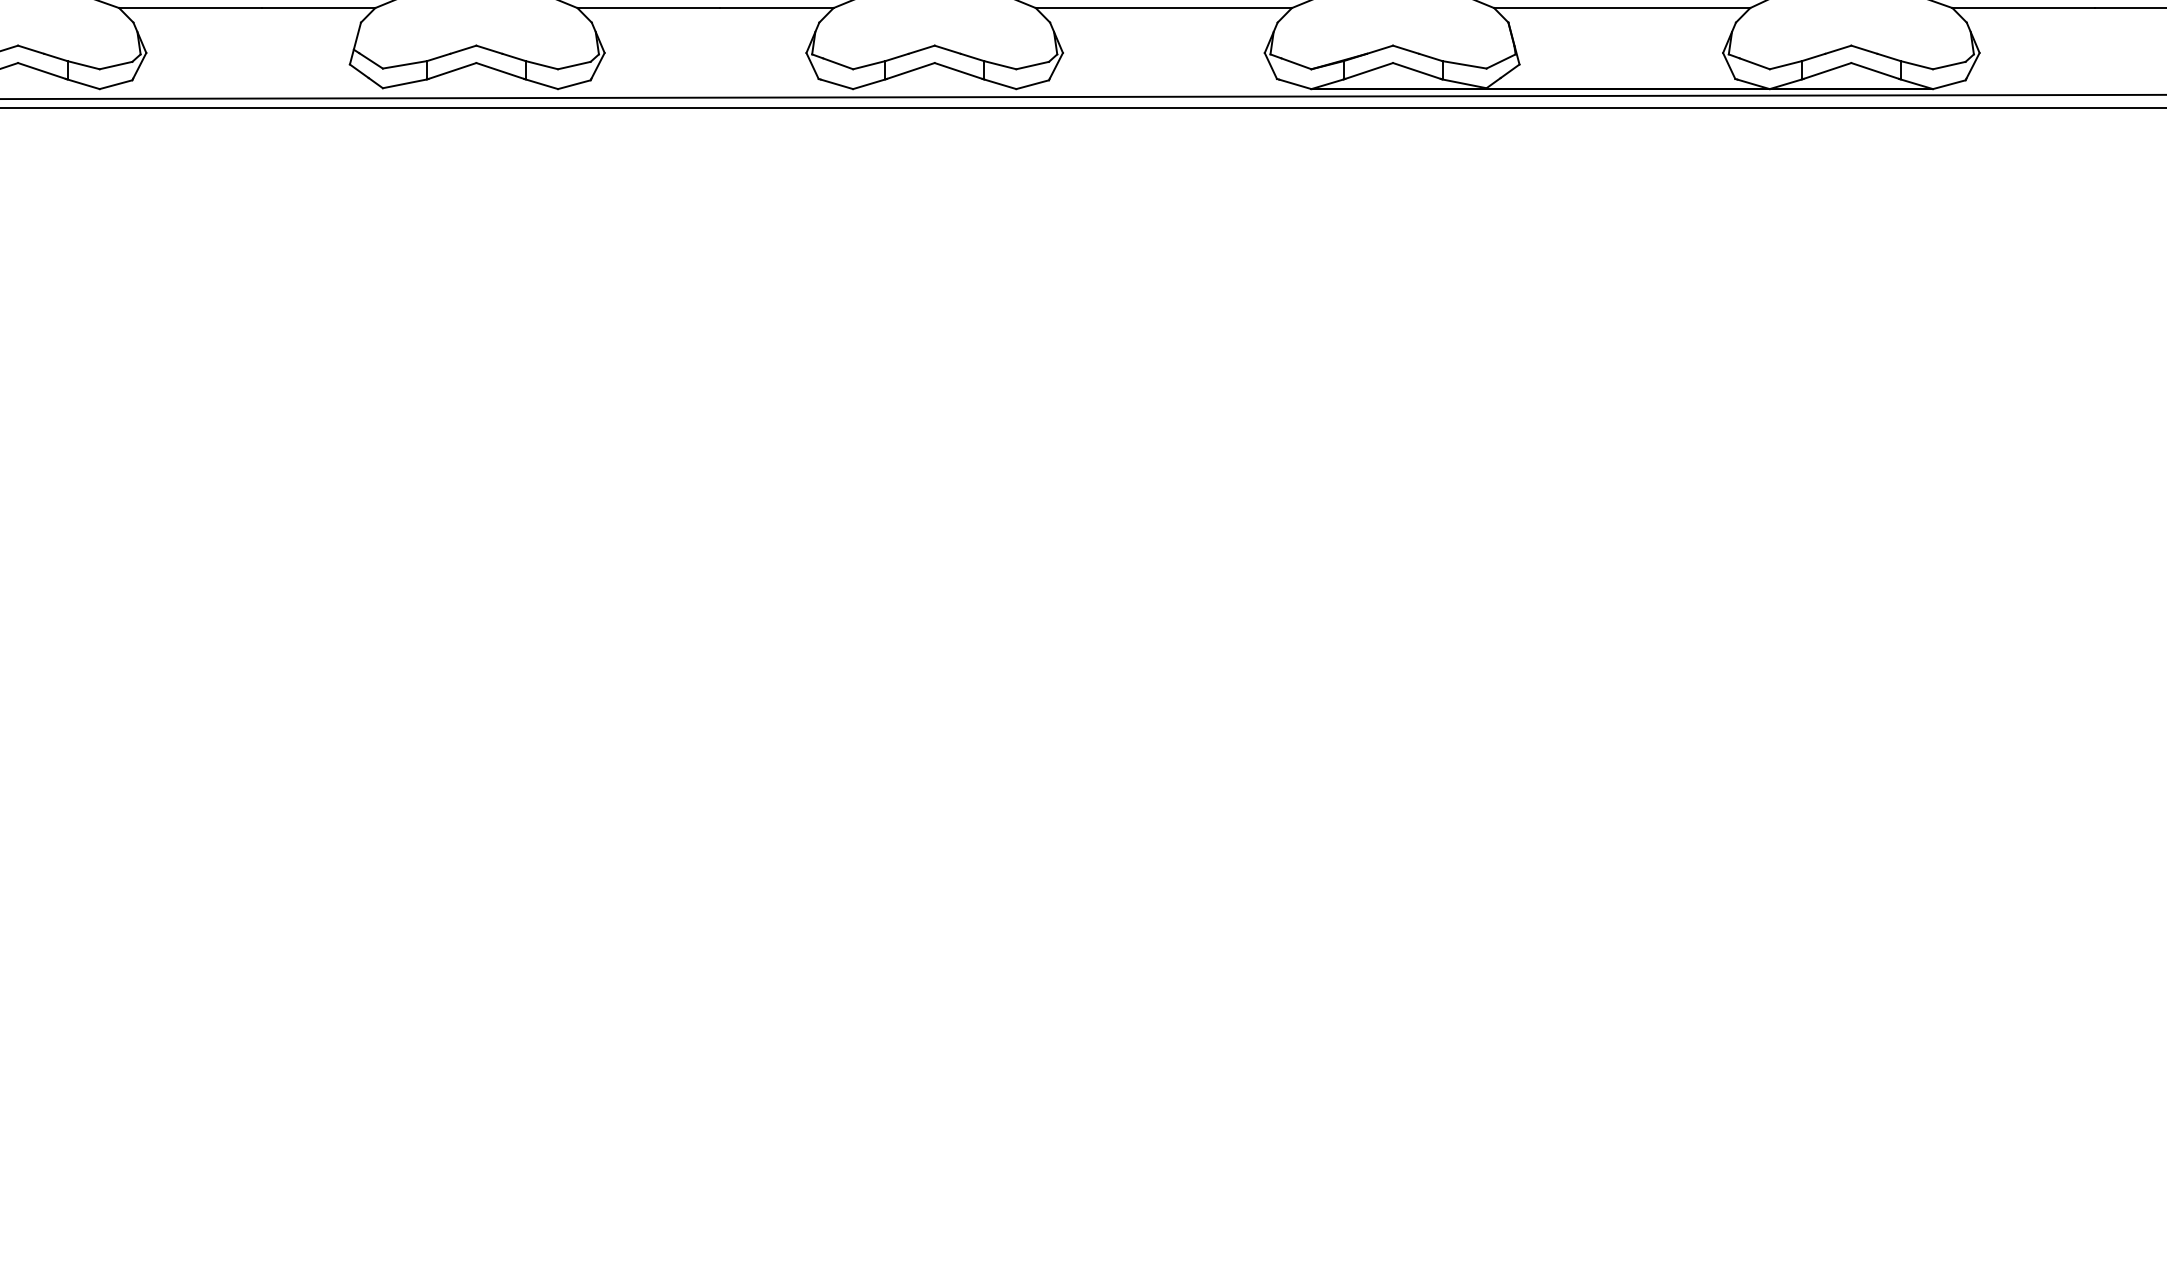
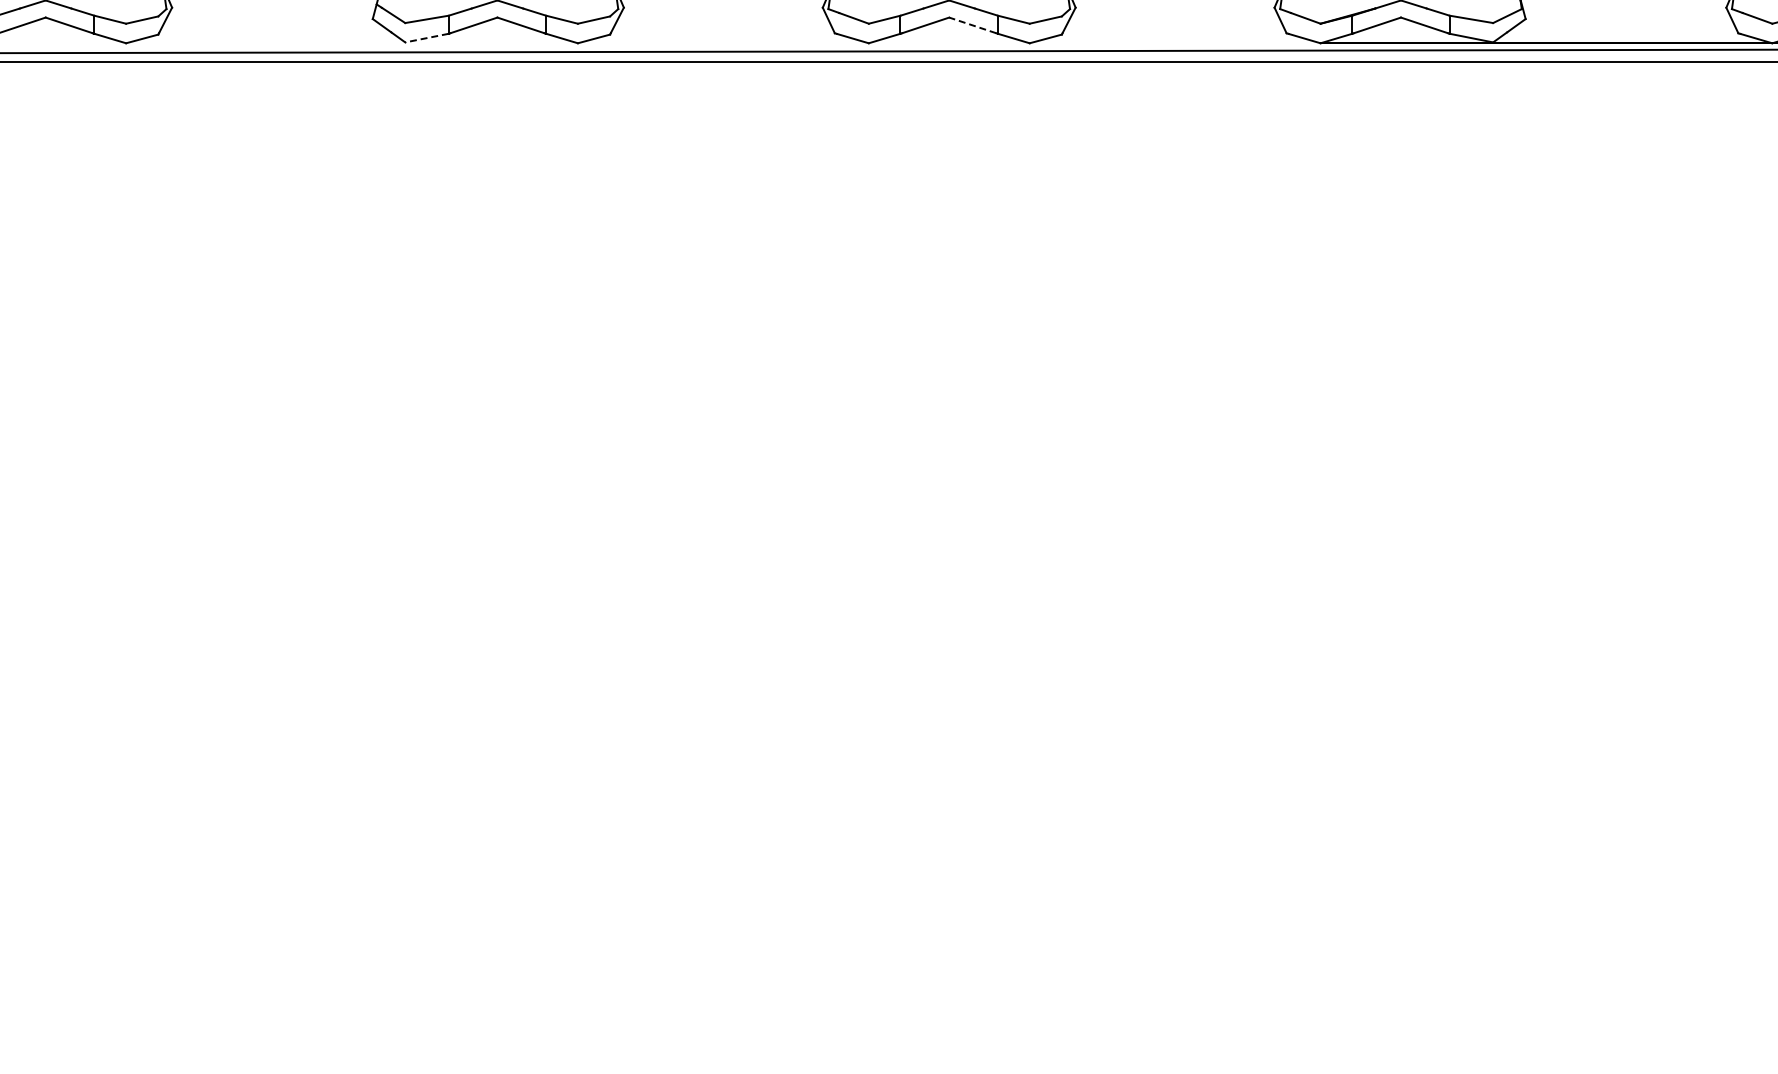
line: (958, 70) -> (972, 24), solid -> dashed
line: (404, 83) -> (426, 37), solid -> dashed

